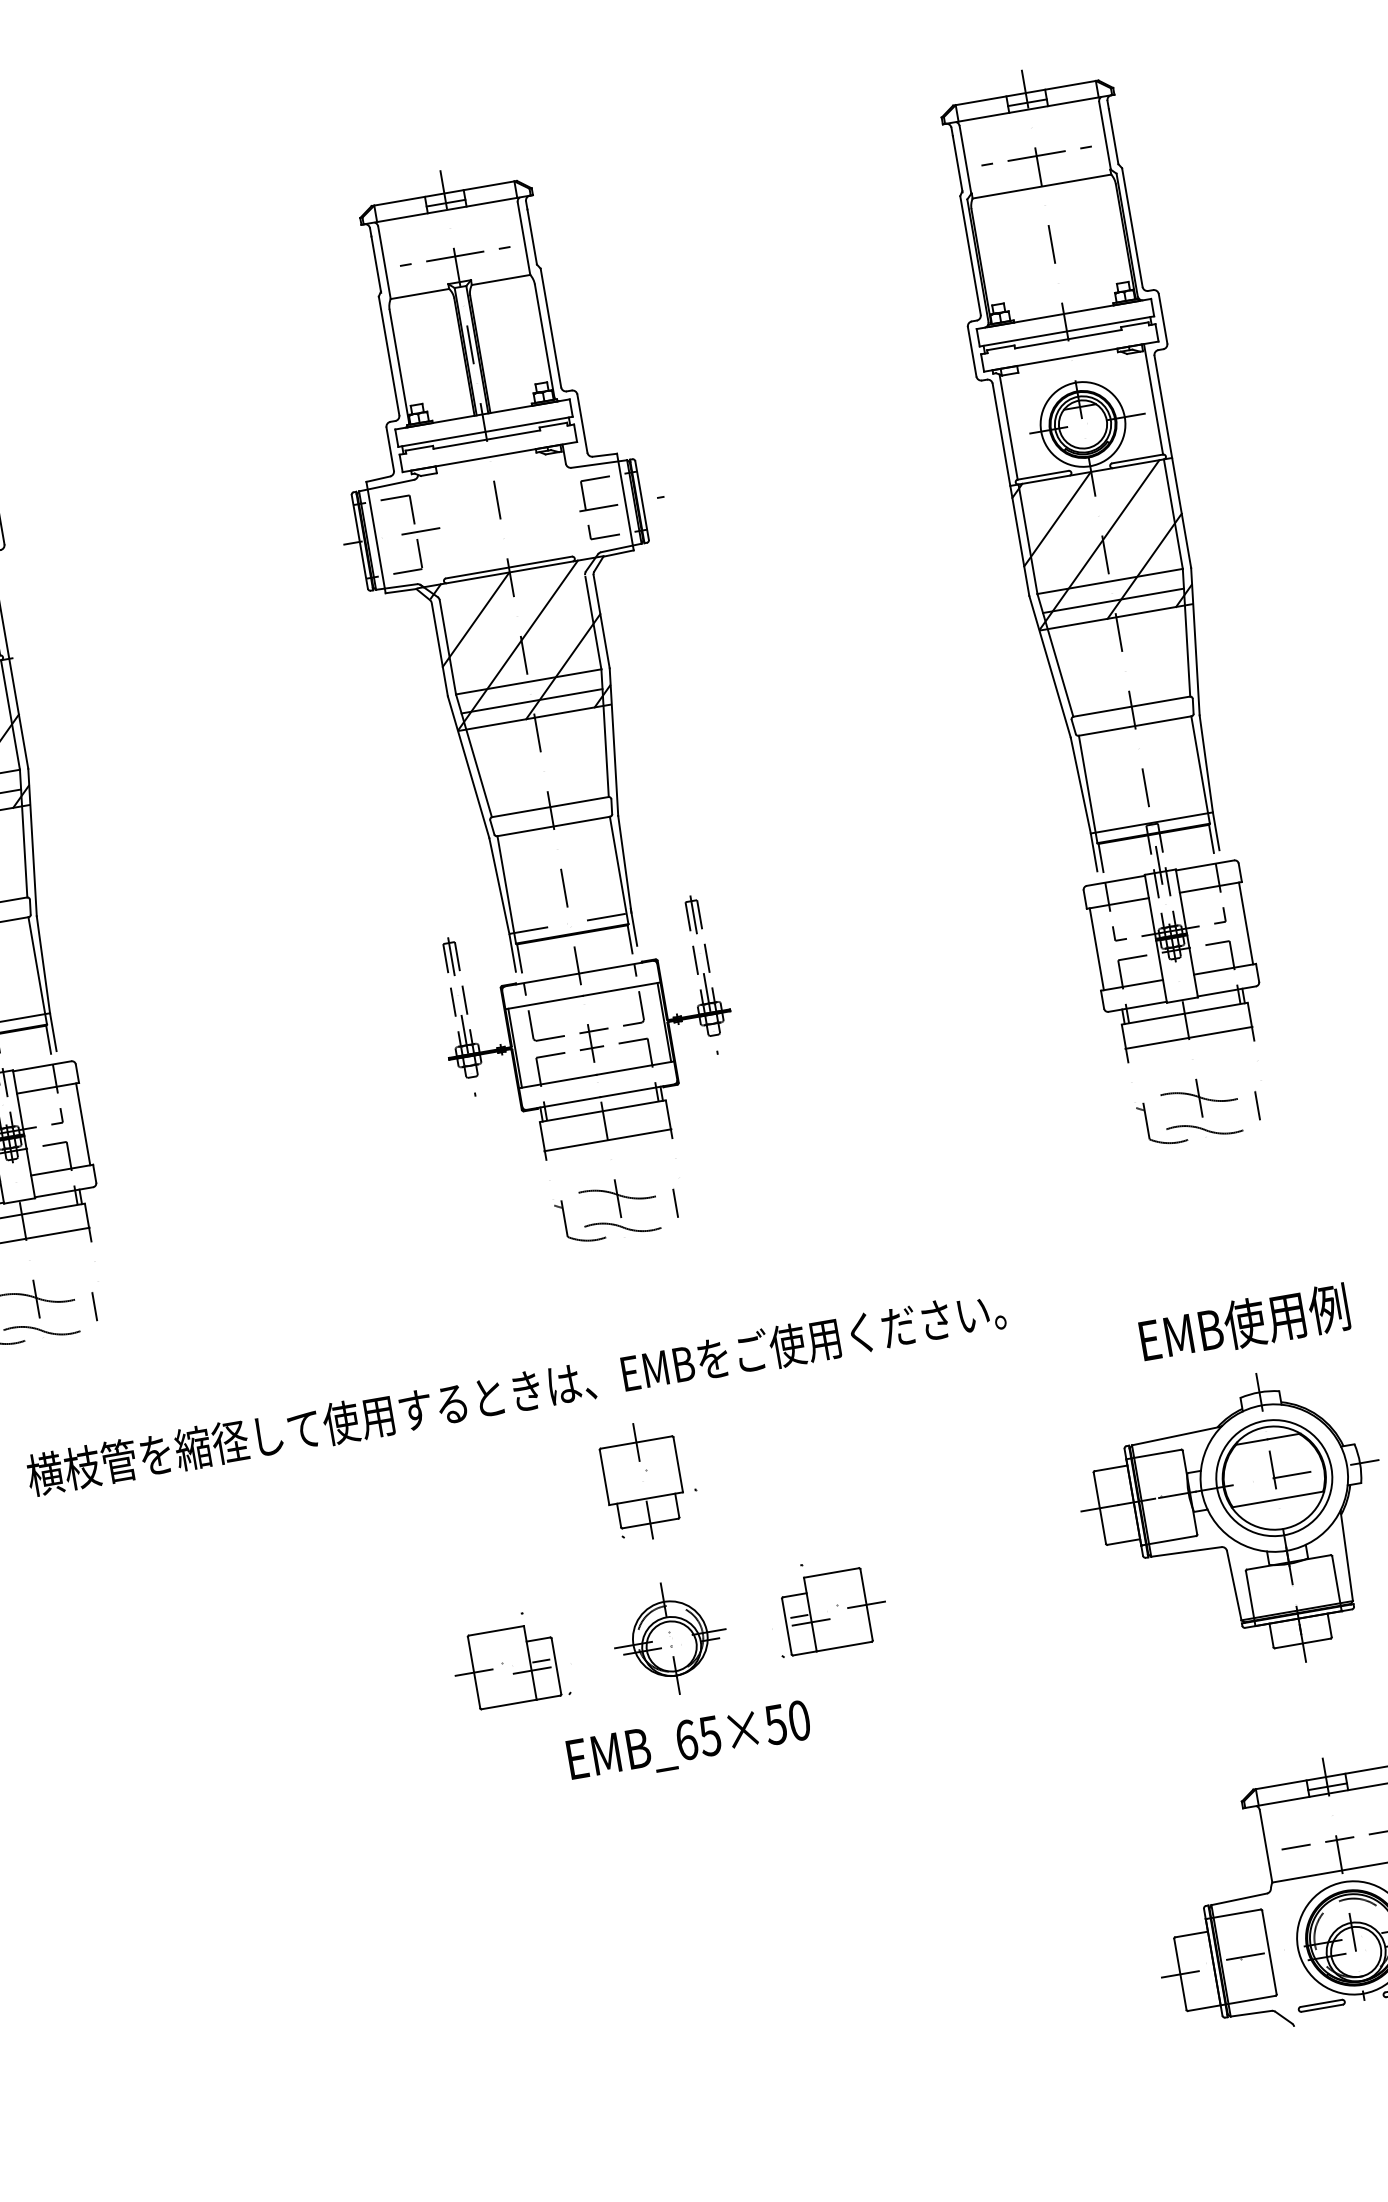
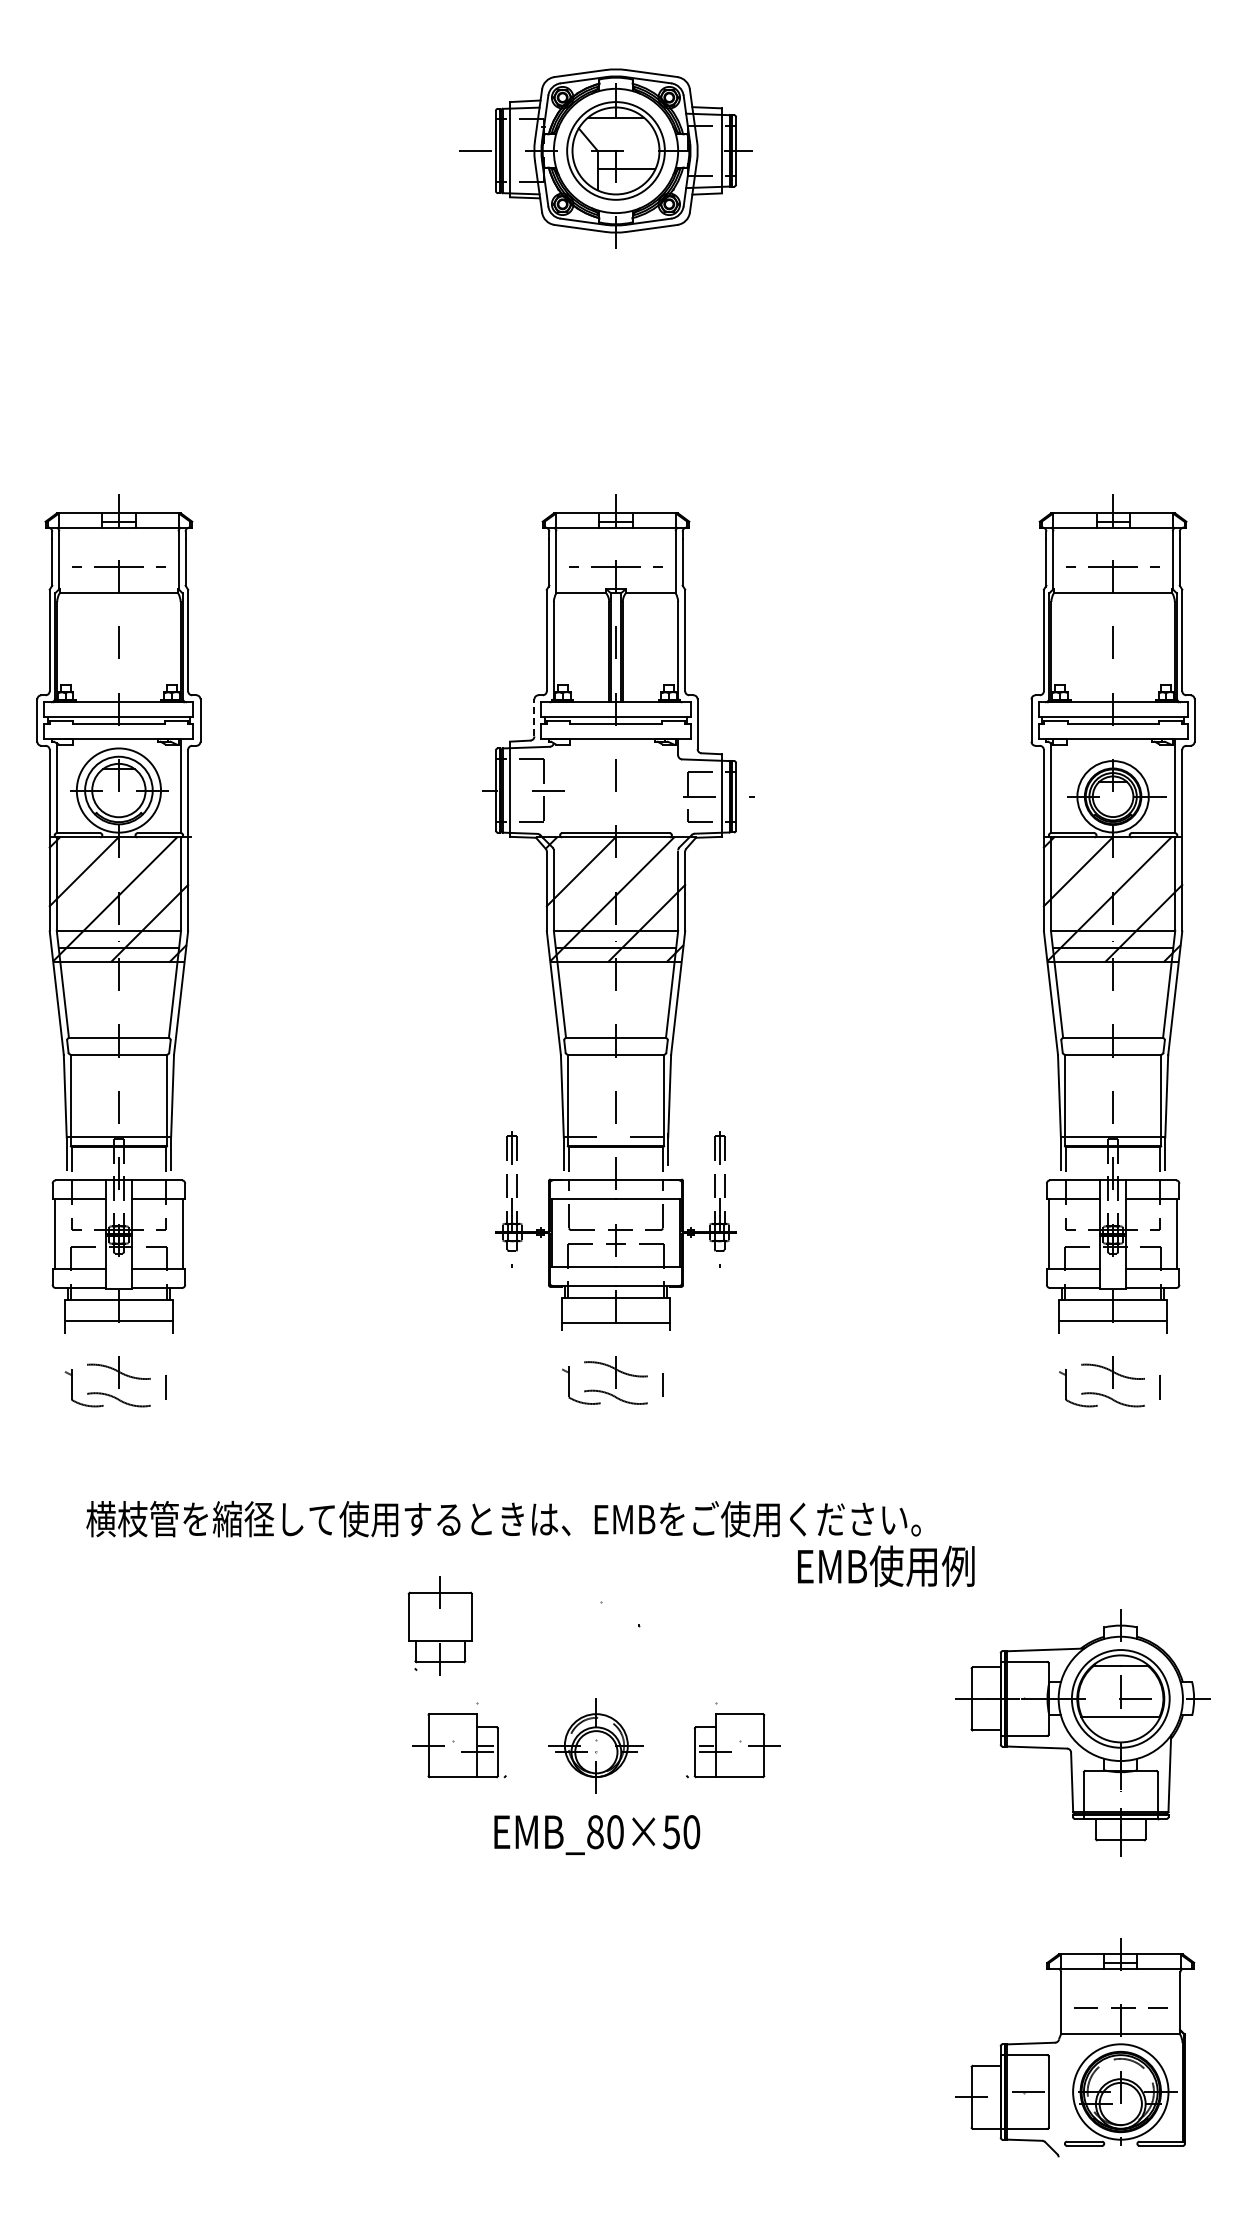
line: (390, 448) -> (534, 717), solid -> dashed
text: (1244, 1323) -> (886, 1566), moved
part: (642, 1480) -> (439, 1625), moved
text: (698, 1738) -> (605, 1832), EMB_65×50 -> EMB_80×50

